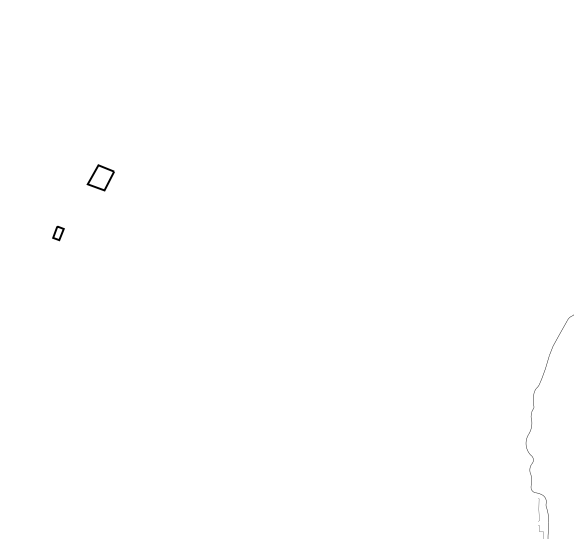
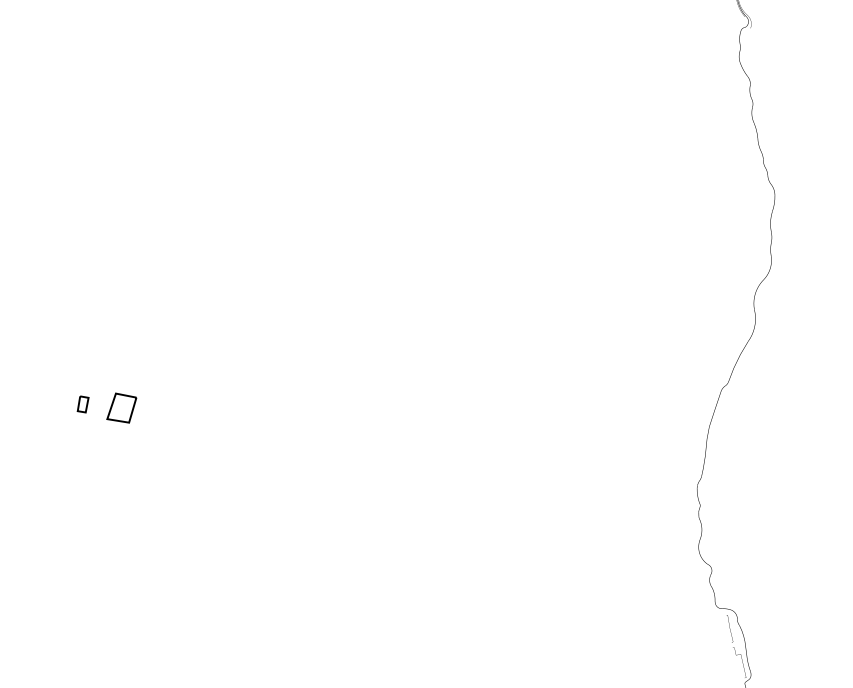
part: (100, 177) -> (121, 407), moved

